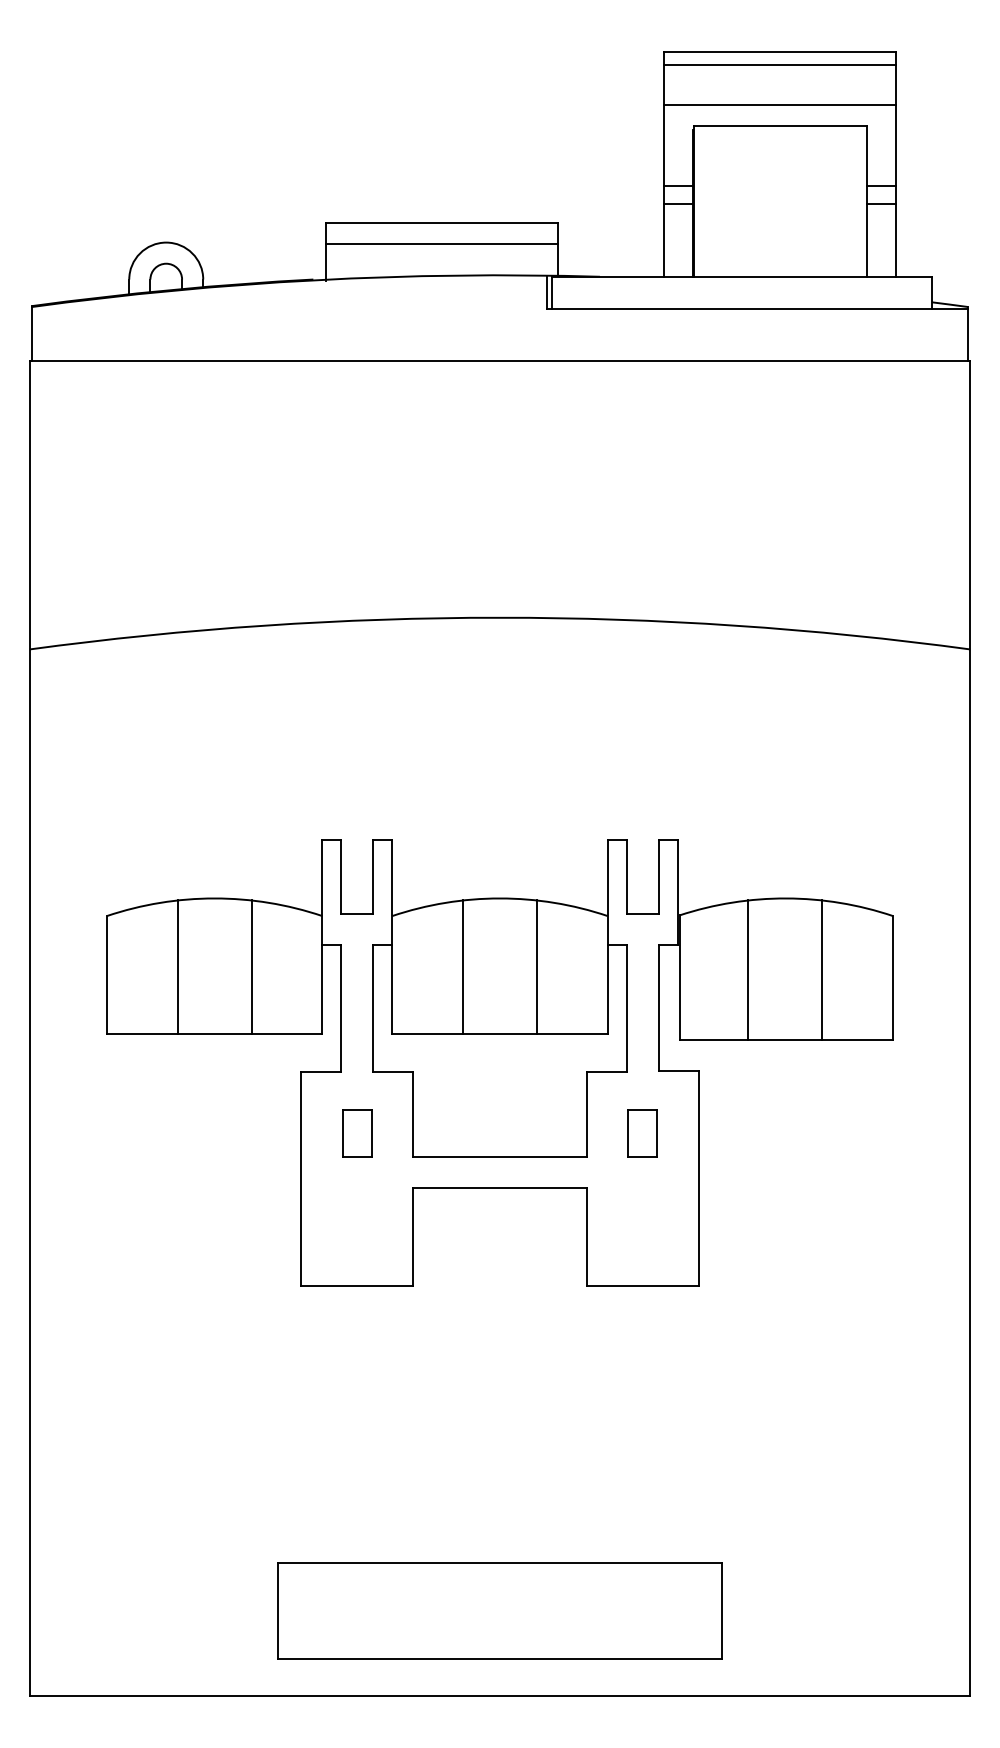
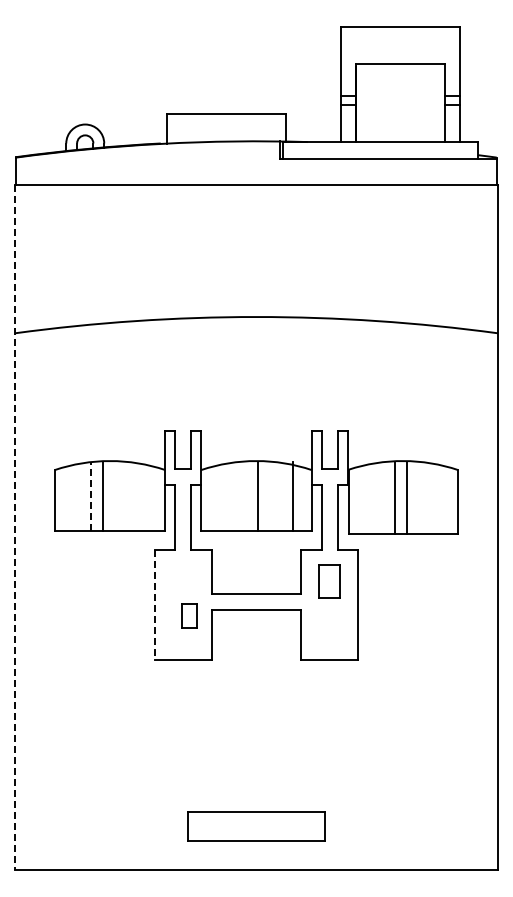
line: (778, 65) -> (399, 33), removed
line: (778, 106) -> (399, 54), removed
line: (441, 244) -> (226, 125), removed
line: (178, 965) -> (91, 495), solid -> dashed
line: (252, 967) -> (103, 496), moved
line: (462, 967) -> (257, 496), moved
line: (537, 967) -> (293, 496), moved
line: (747, 969) -> (406, 497), moved
line: (821, 969) -> (394, 497), moved
line: (30, 1027) -> (15, 527), solid -> dashed
part: (357, 1133) -> (189, 615), moved
part: (642, 1133) -> (329, 581), size x1.4
line: (301, 1178) -> (154, 604), solid -> dashed
part: (500, 1610) -> (256, 826), size x0.6

